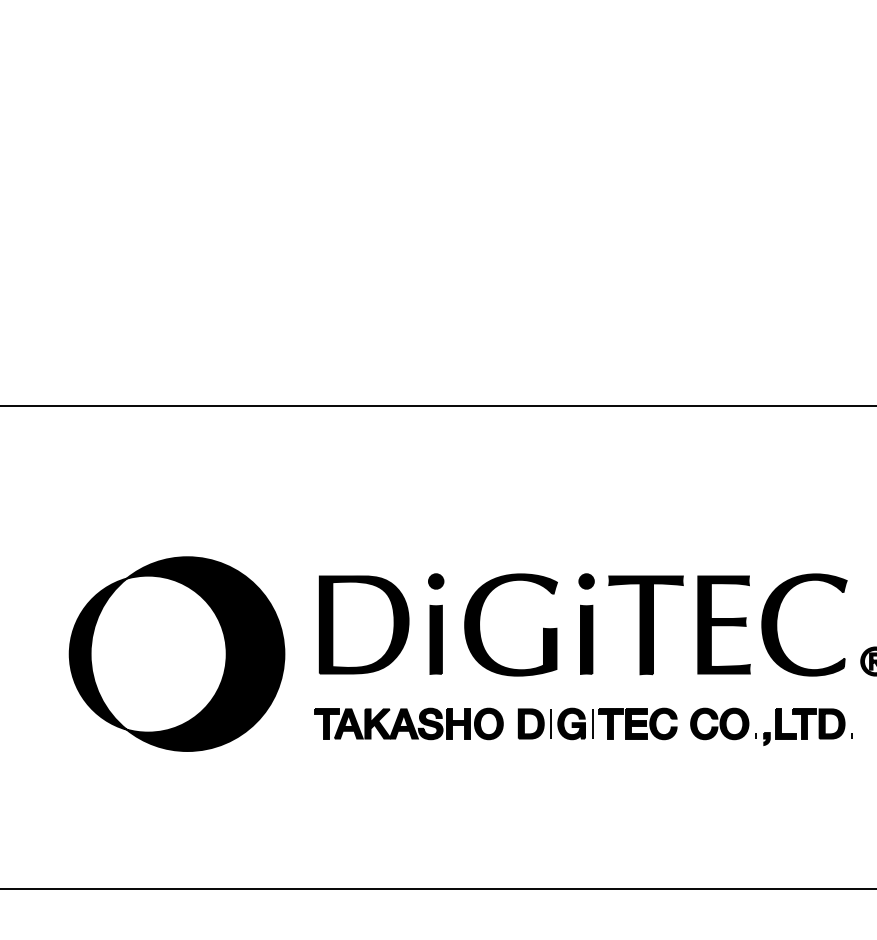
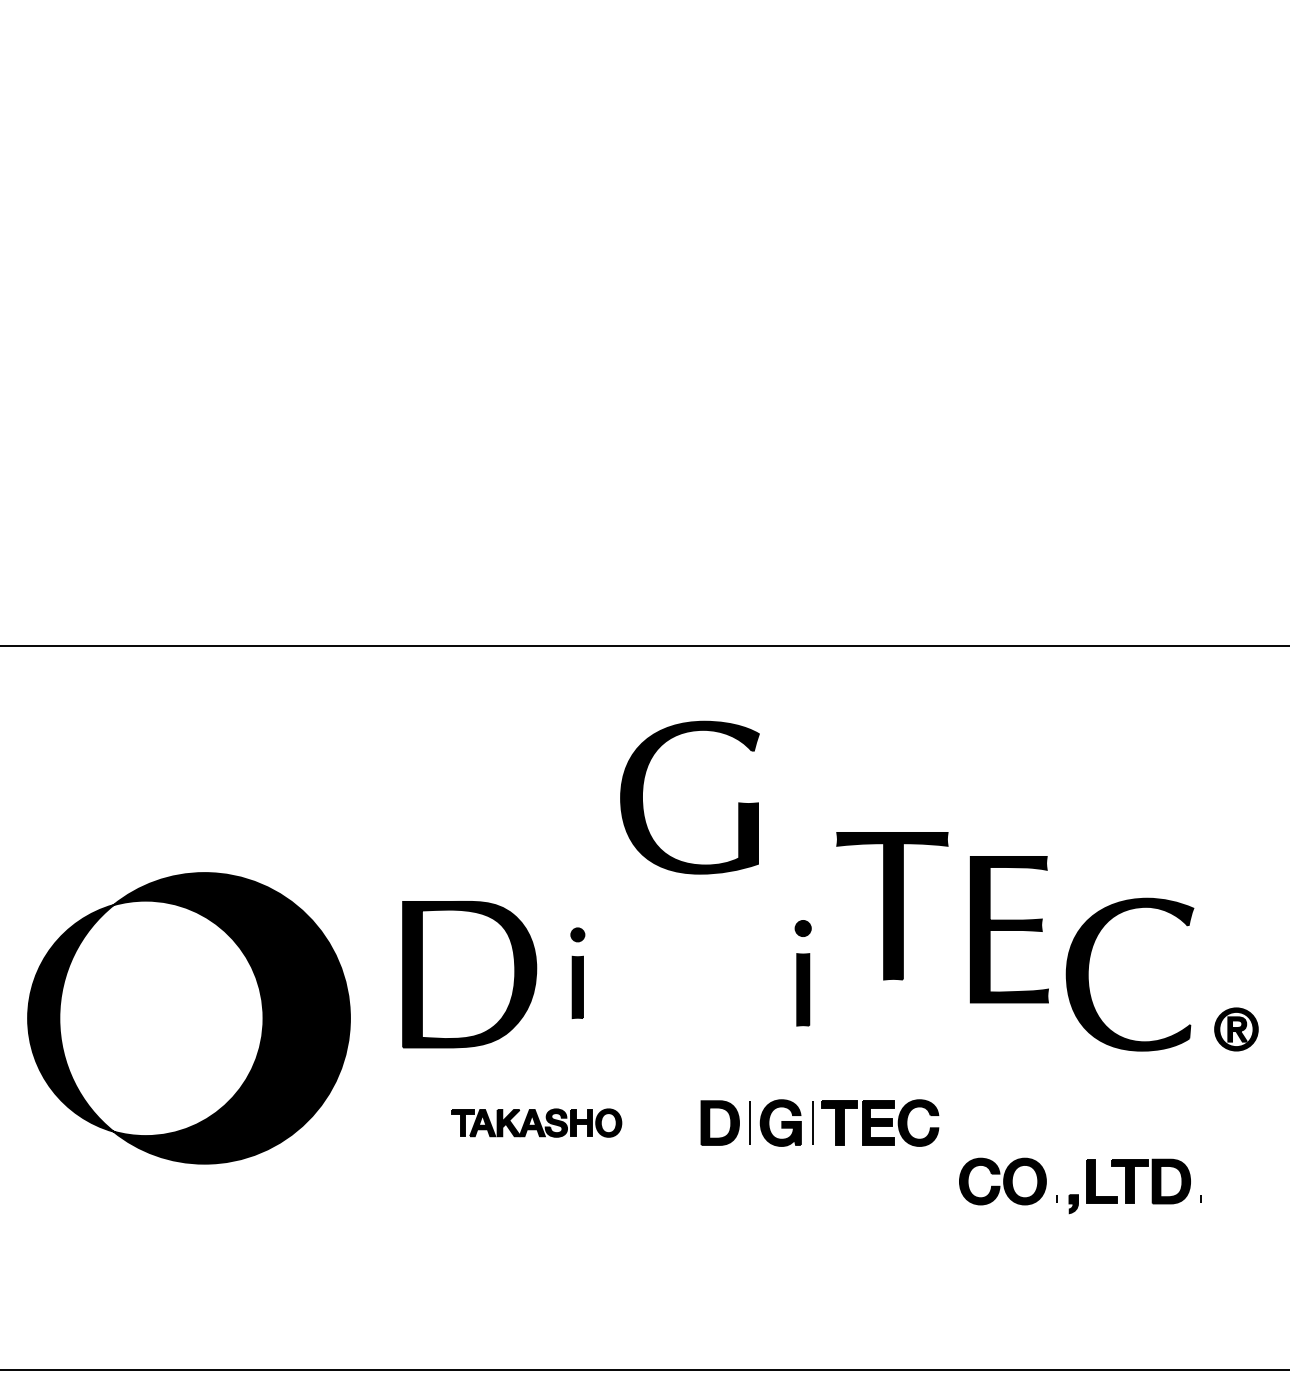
part: (480, 620) -> (644, 790), moved
part: (436, 623) -> (578, 972), size x0.6
part: (586, 623) -> (803, 972), size x0.7
part: (723, 624) -> (1008, 928), moved
part: (645, 625) -> (891, 906), moved
part: (408, 723) -> (536, 1122), size x0.6
part: (771, 726) -> (1080, 1185), moved

